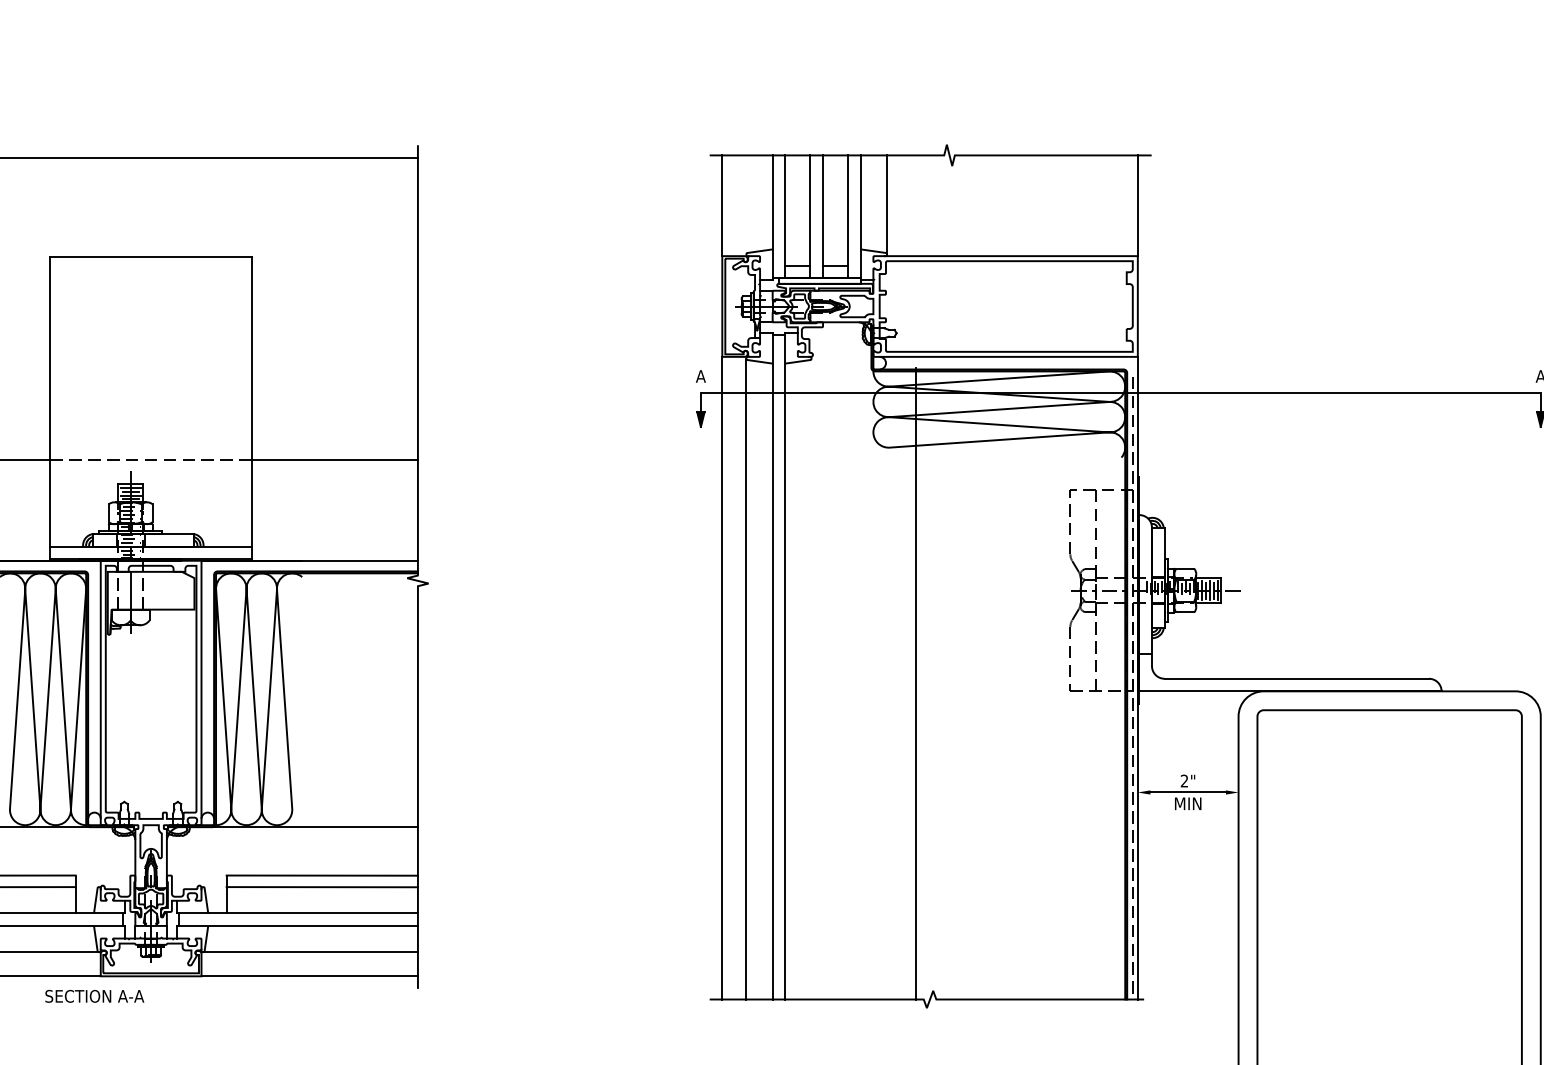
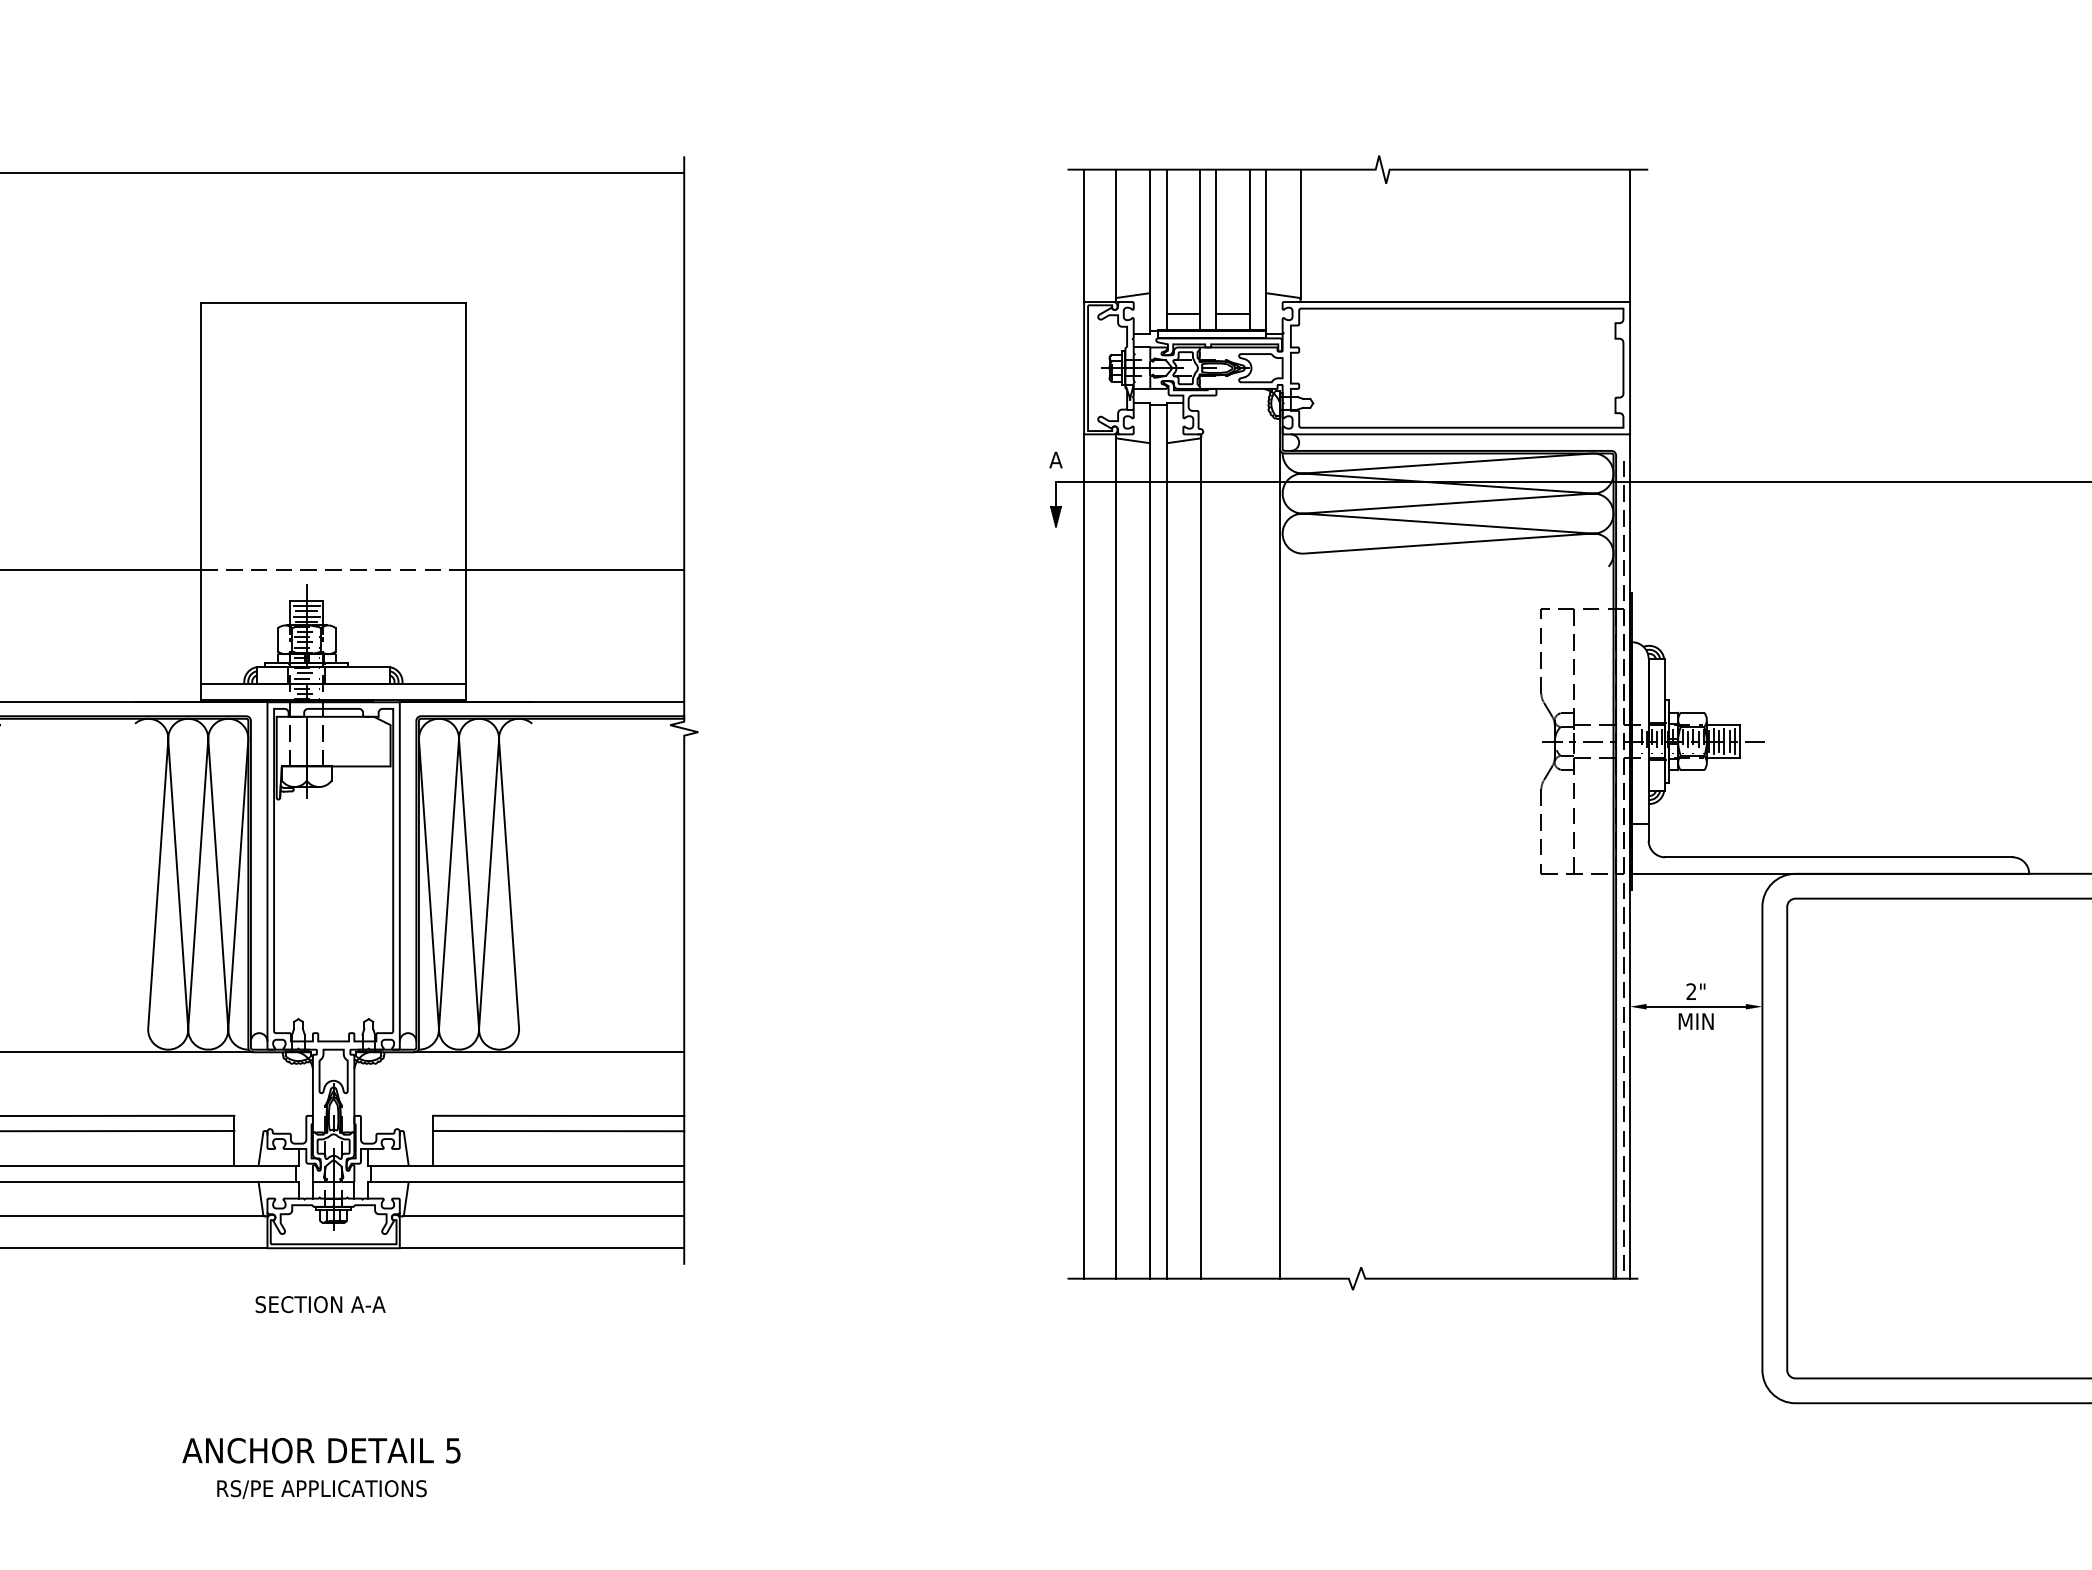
line: (746, 204) -> (1115, 234), added
line: (811, 678) -> (1201, 857), added
line: (916, 683) -> (1280, 863), moved
text: (94, 996) -> (320, 1304), moved

